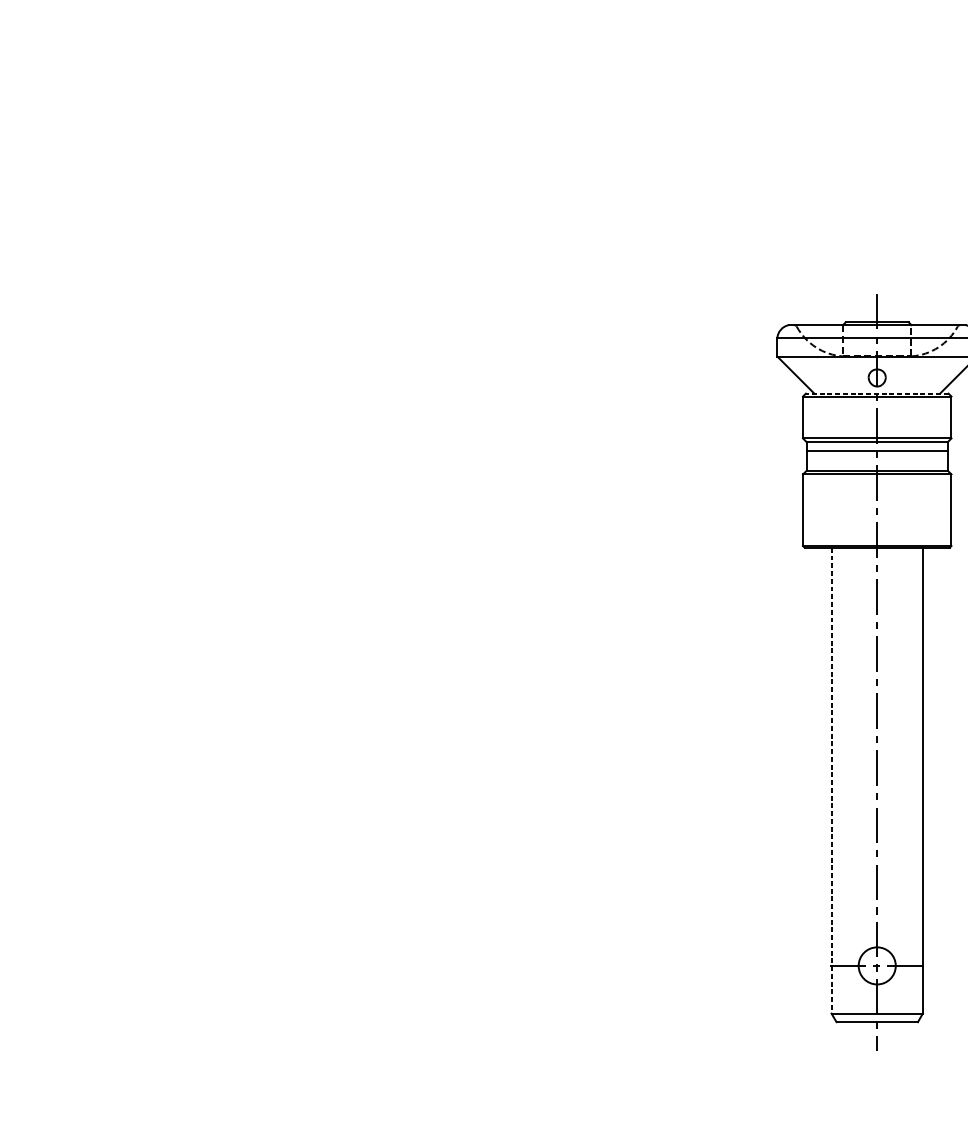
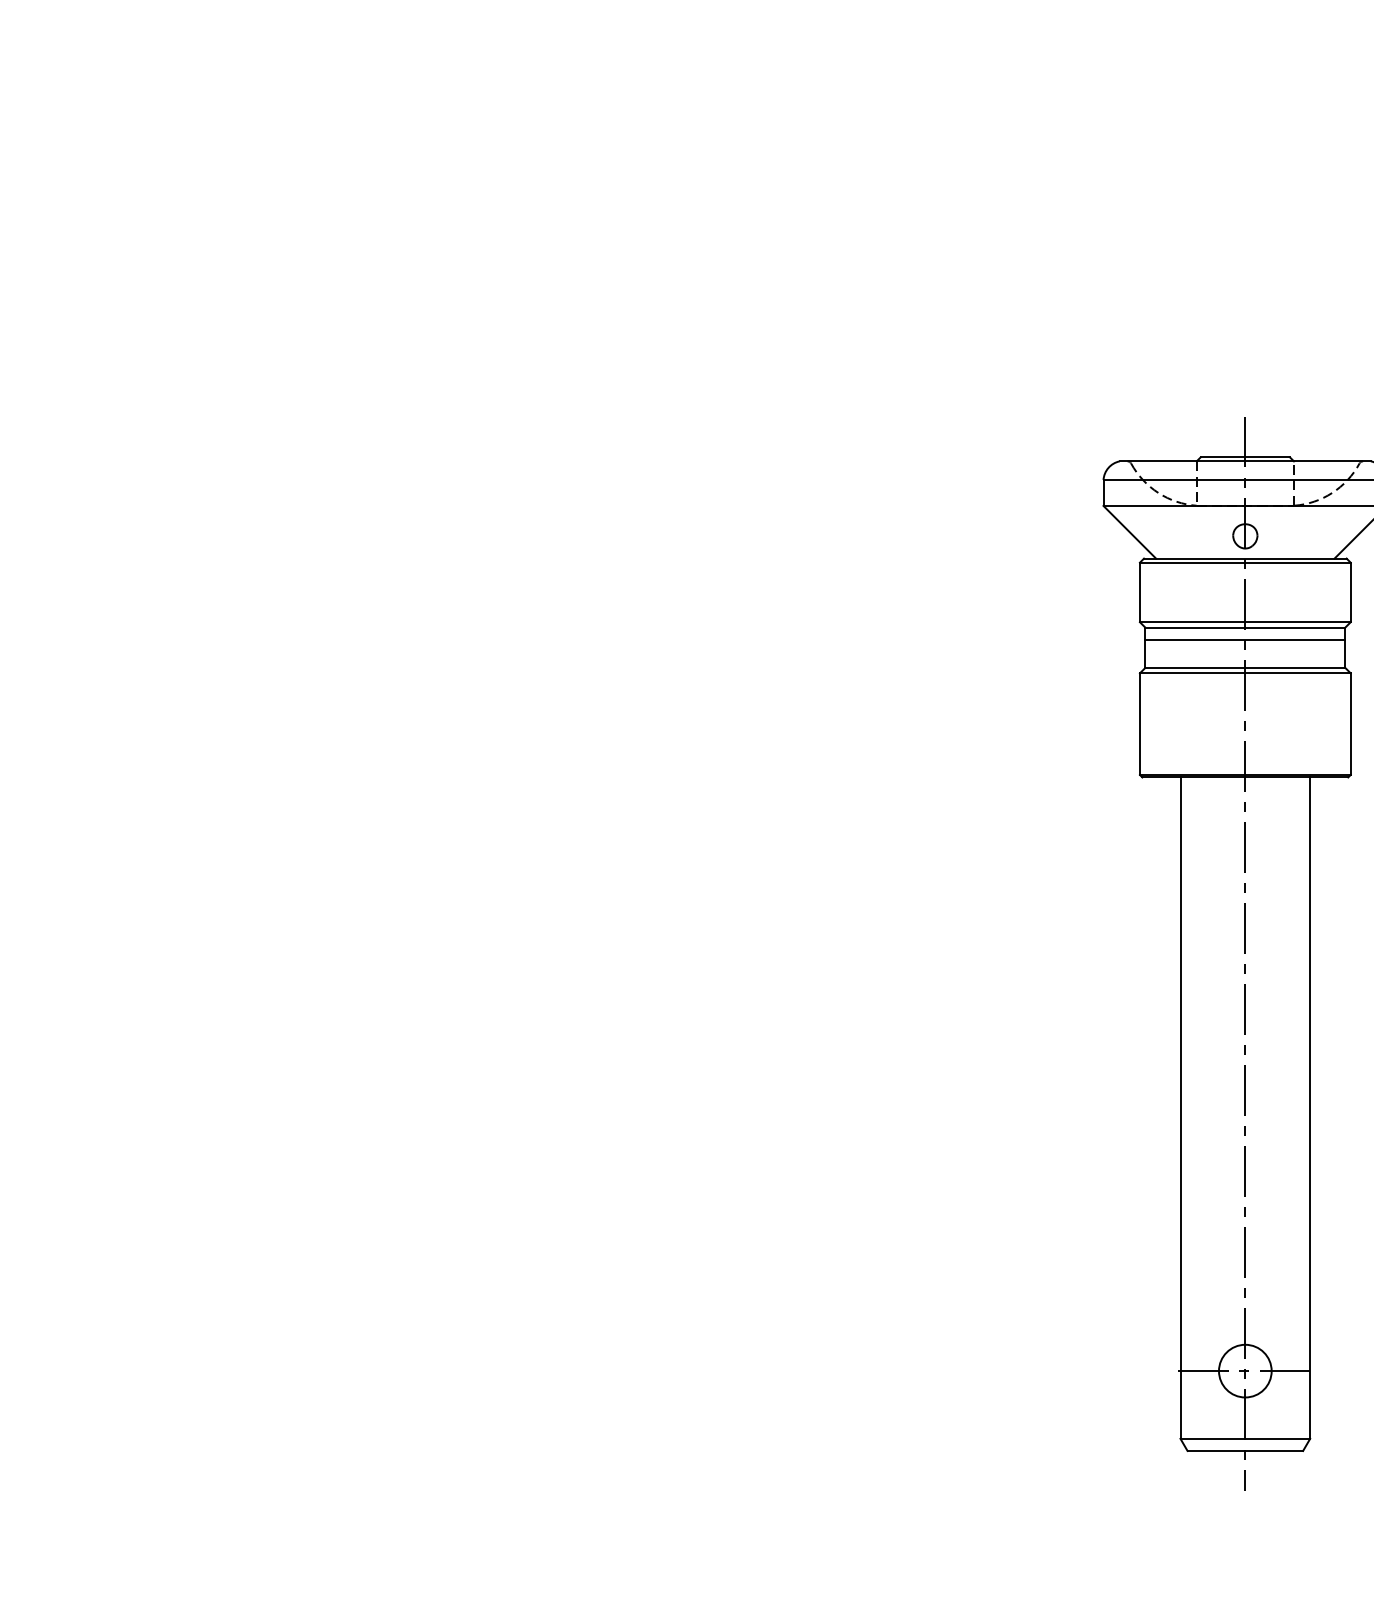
line: (876, 393) -> (1244, 558), dashed -> solid
line: (831, 780) -> (1180, 1108), dashed -> solid

